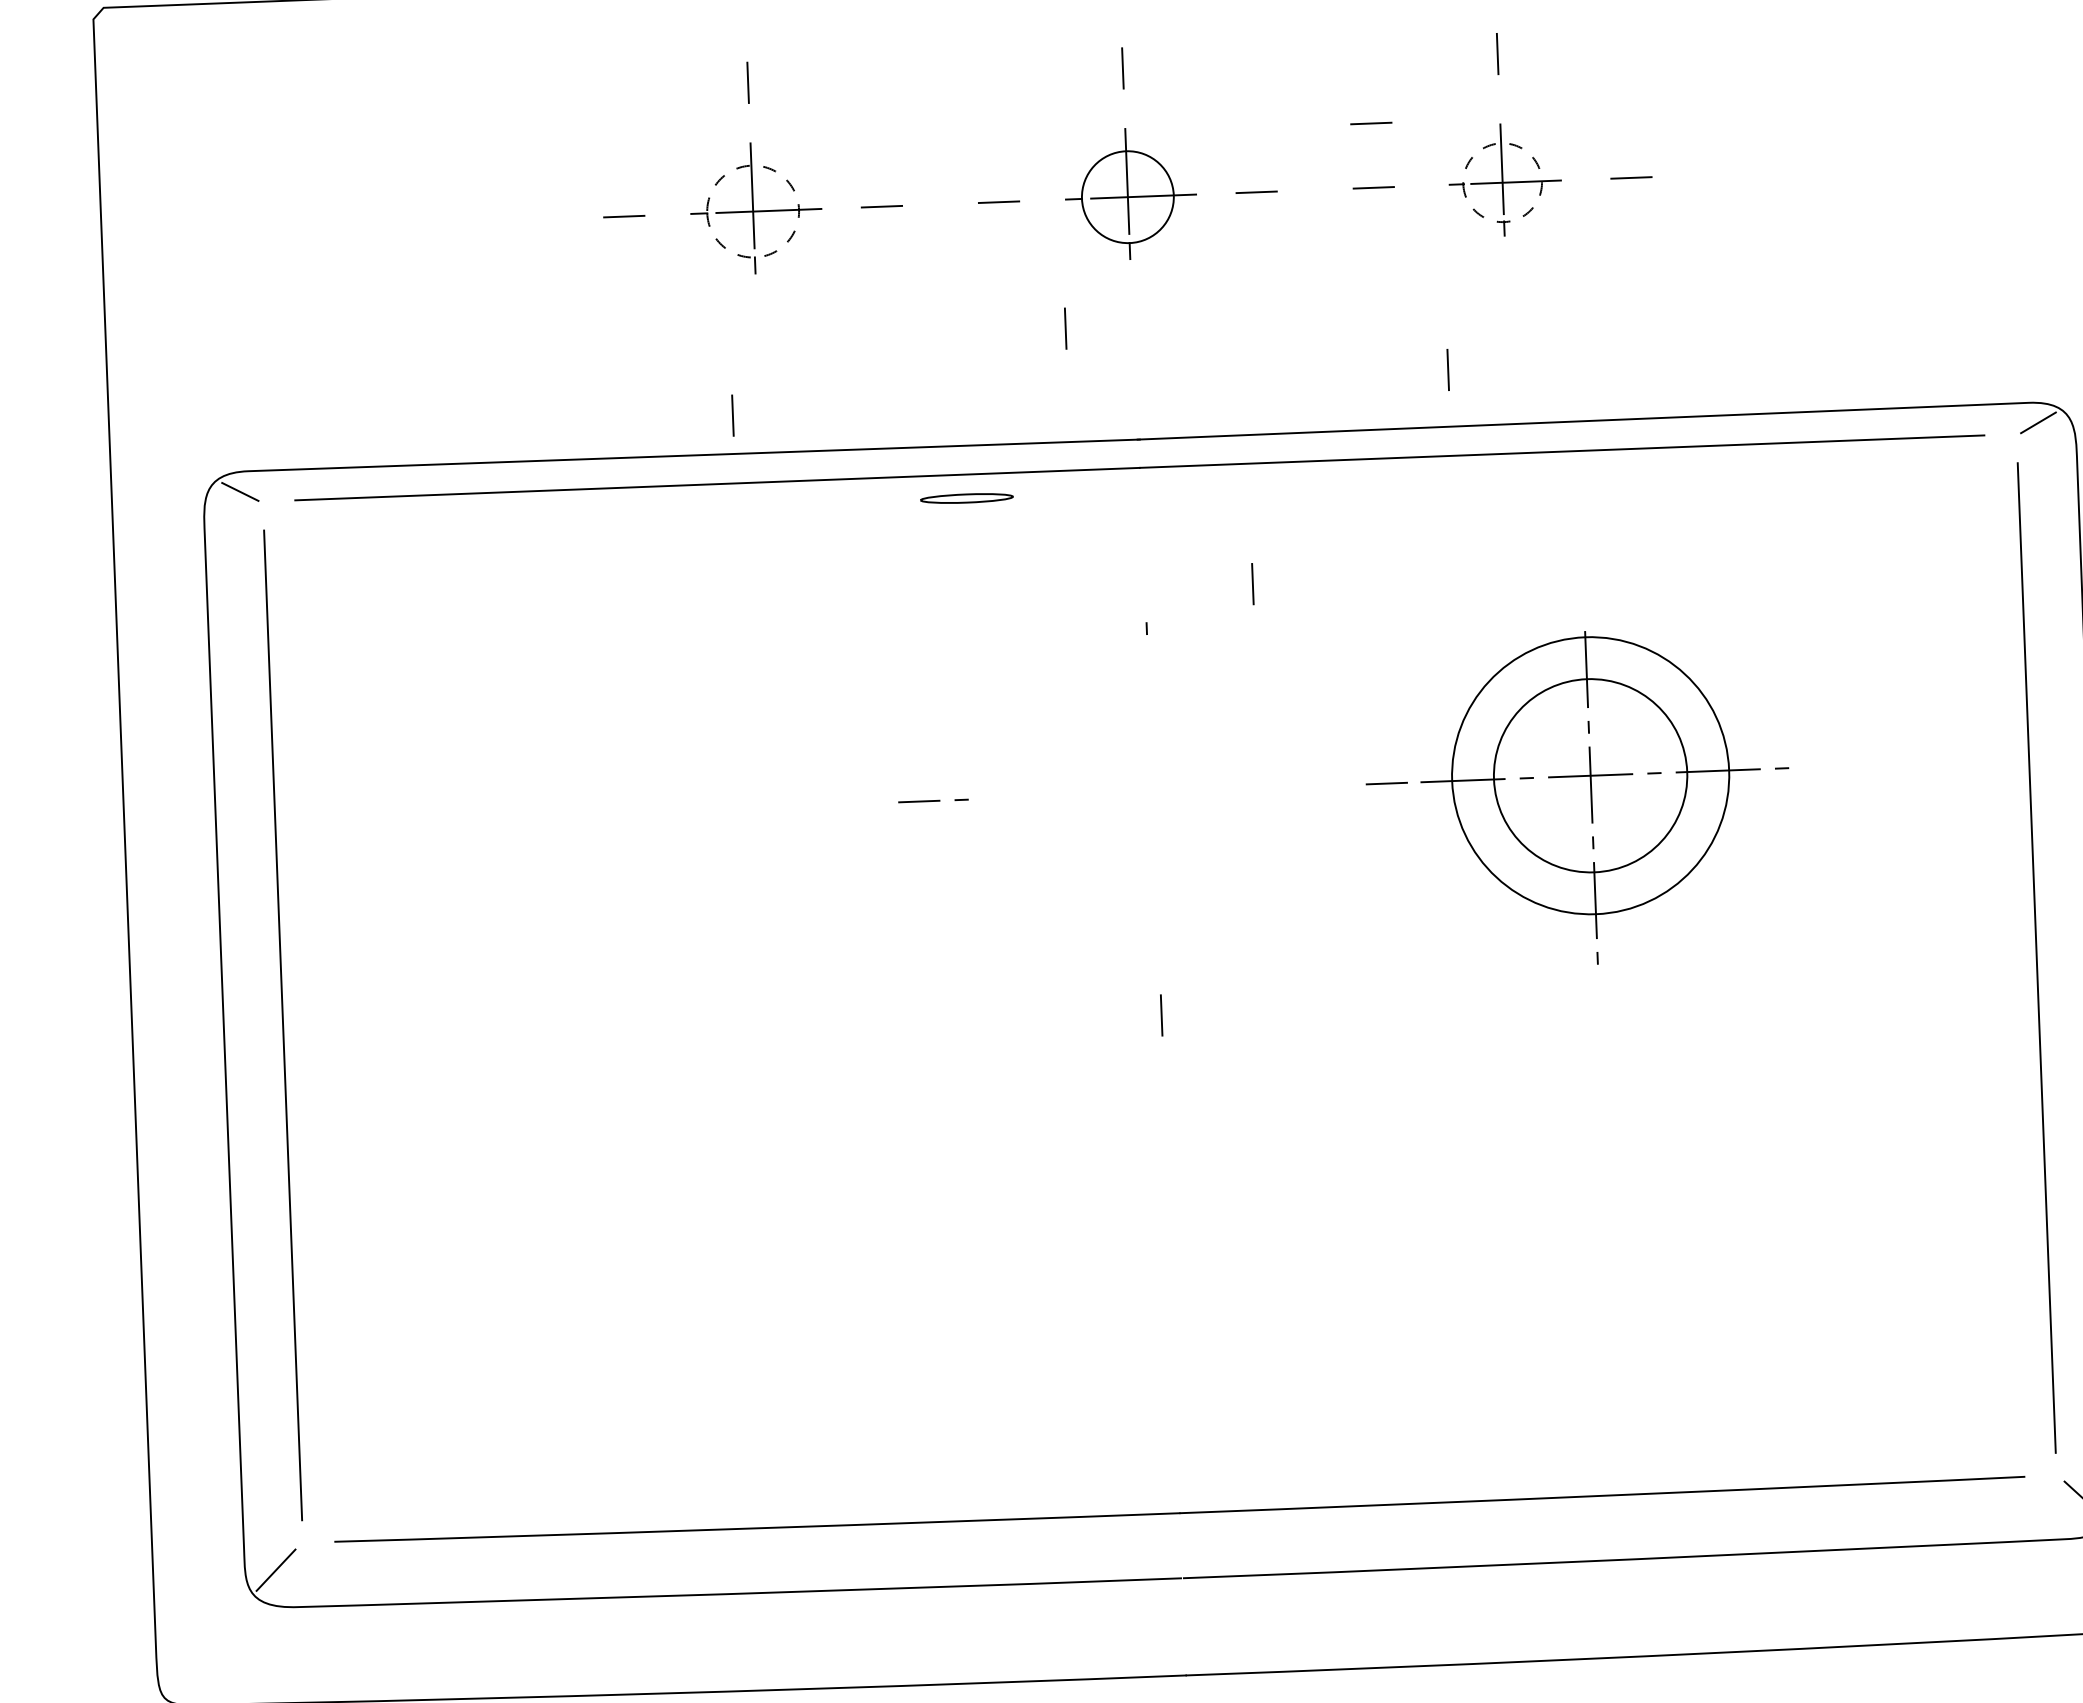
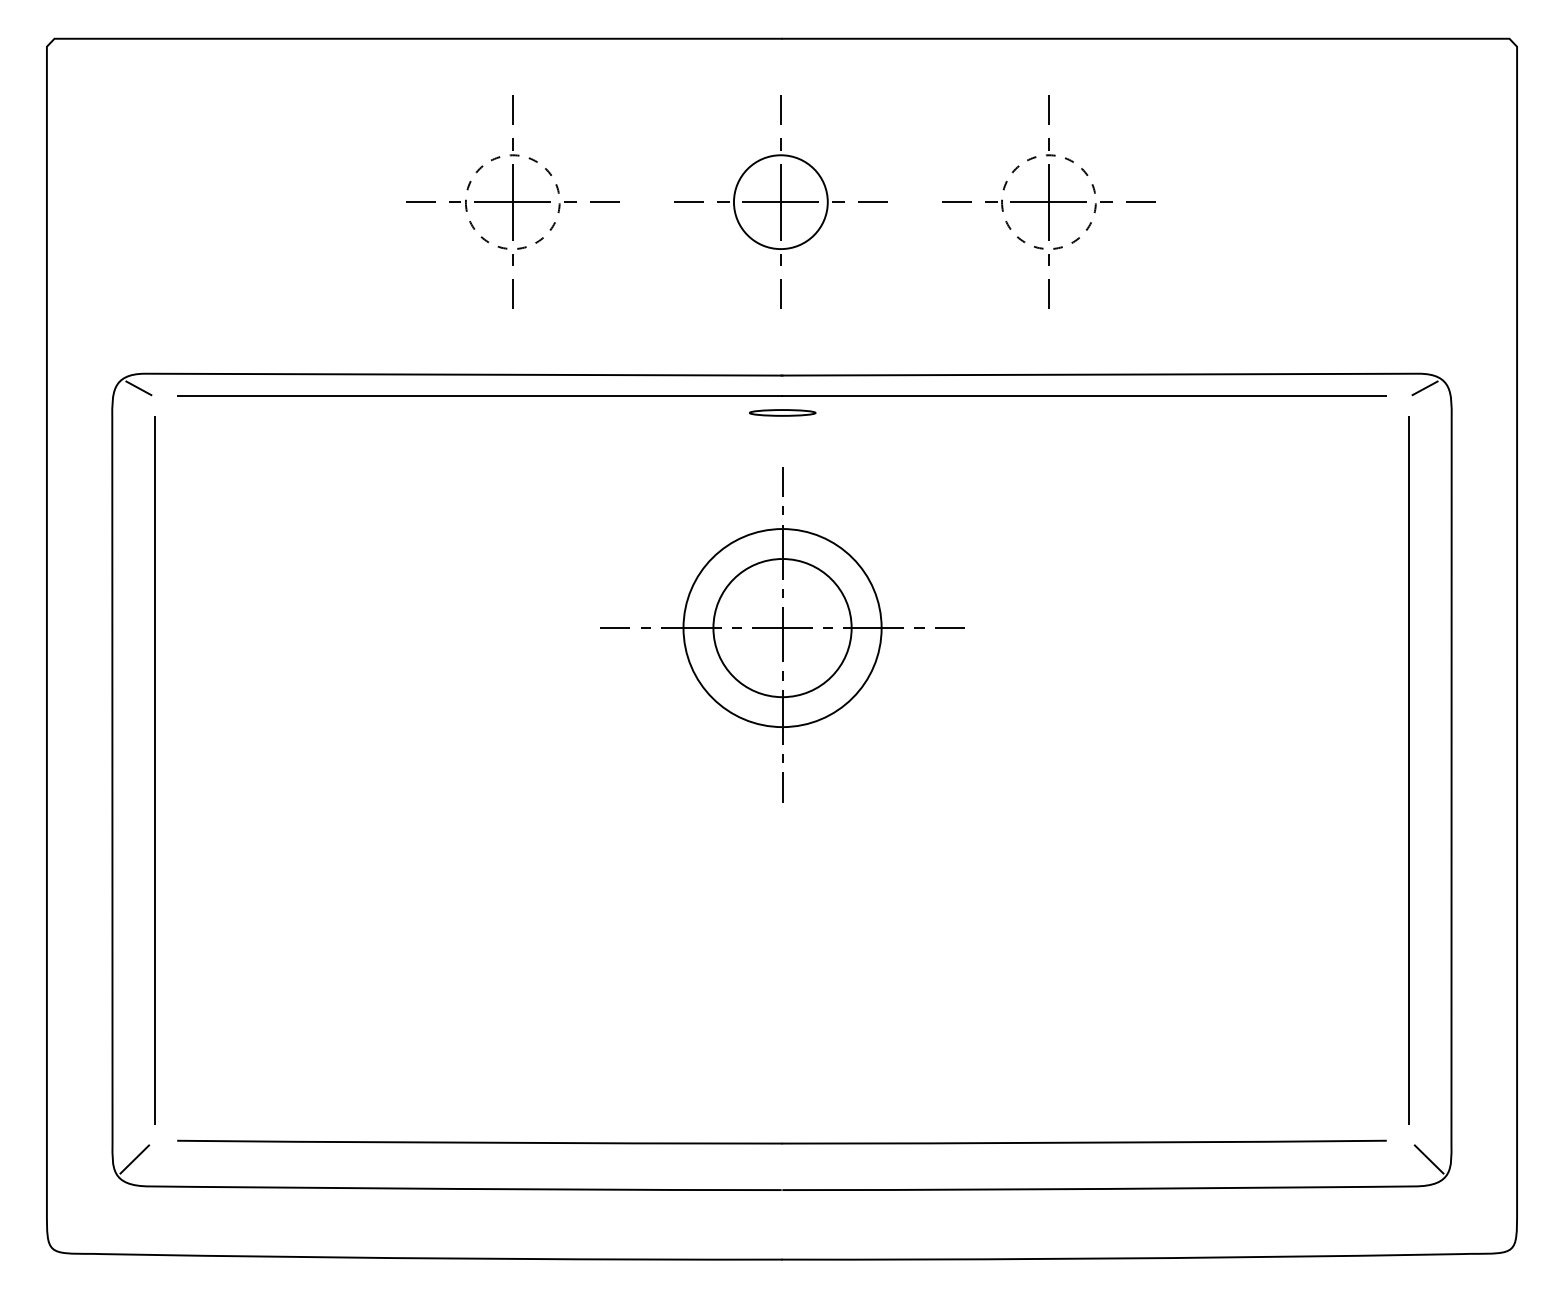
line: (1370, 122) -> (956, 155), removed
part: (1501, 181) -> (1048, 201), size x1.67
part: (1127, 196) -> (780, 201), size x1.43
part: (752, 210) -> (512, 201), size x1.43
line: (1065, 327) -> (780, 293), moved
line: (1447, 368) -> (1048, 293), moved
line: (732, 414) -> (512, 293), moved
part: (966, 497) -> (782, 412), moved
line: (1252, 583) -> (782, 481), moved
part: (1605, 796) -> (792, 643), moved

